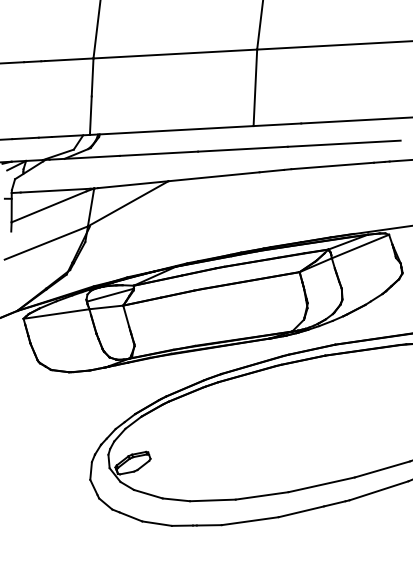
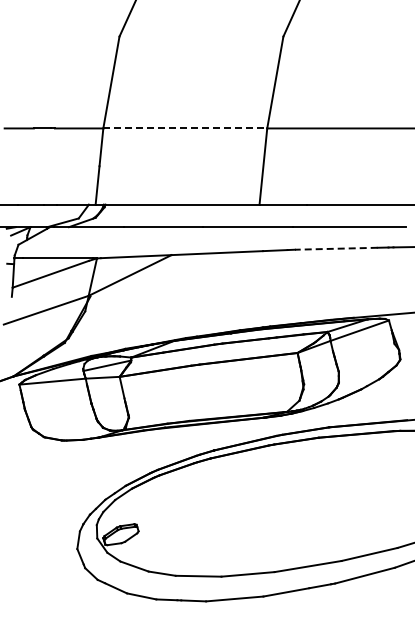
line: (175, 54) -> (185, 128), solid -> dashed
line: (331, 165) -> (335, 248), solid -> dashed

